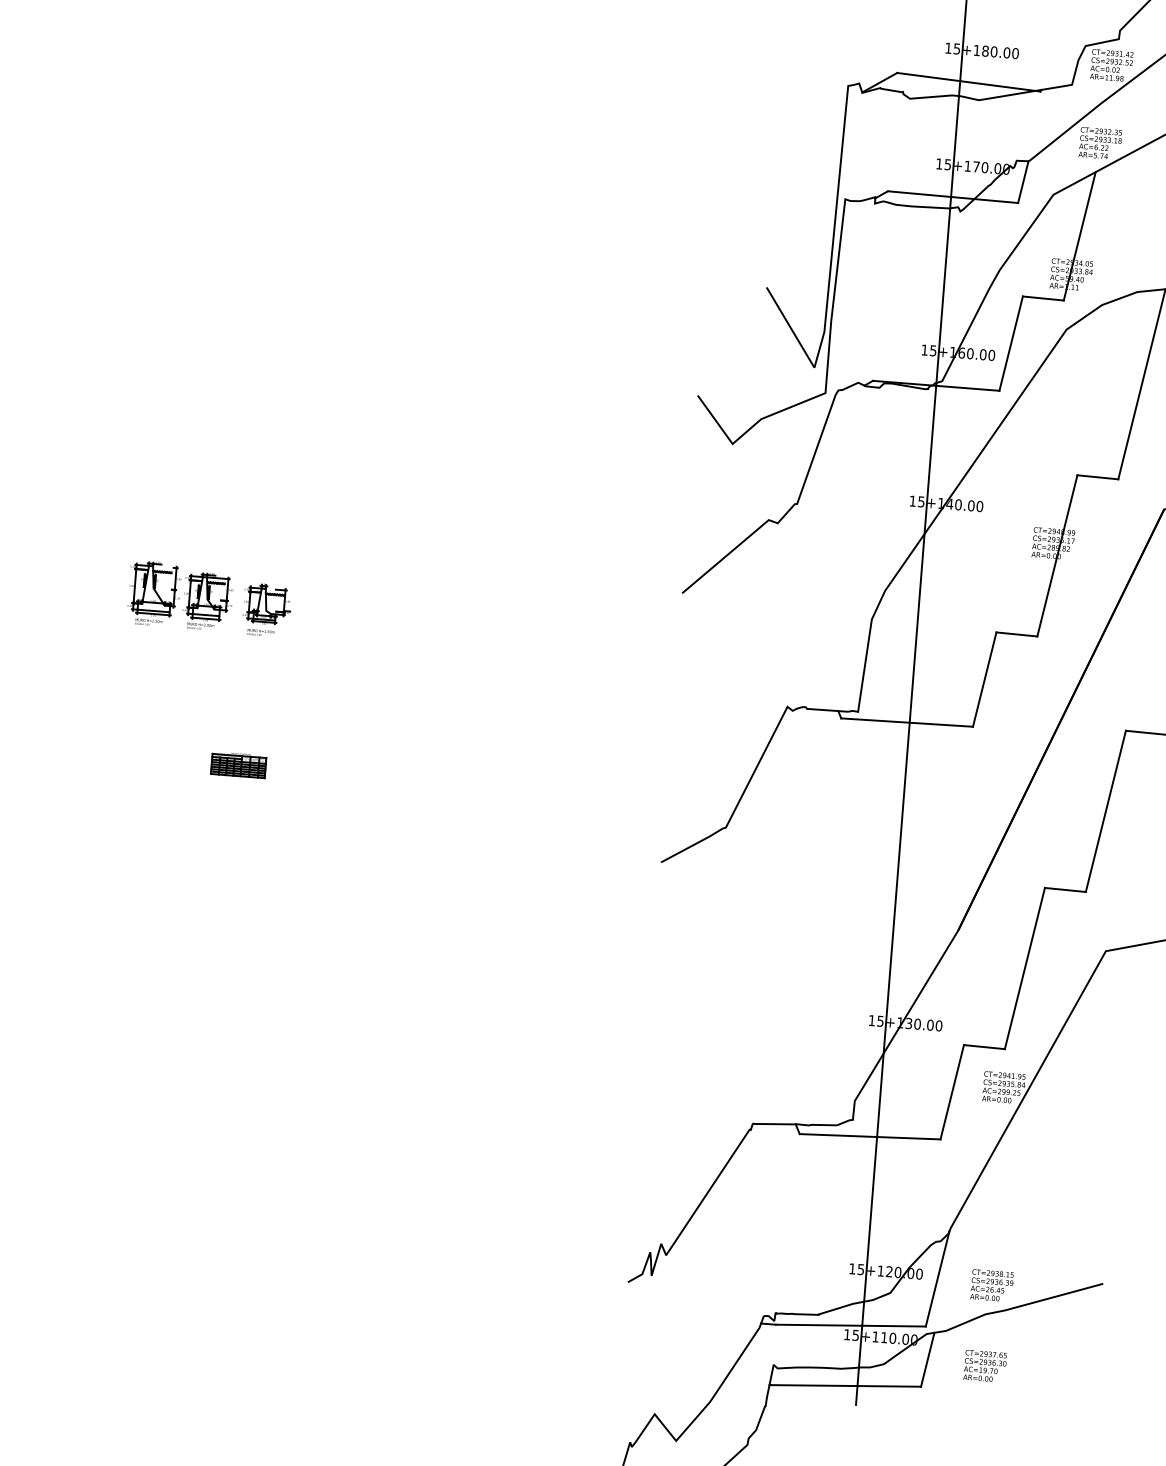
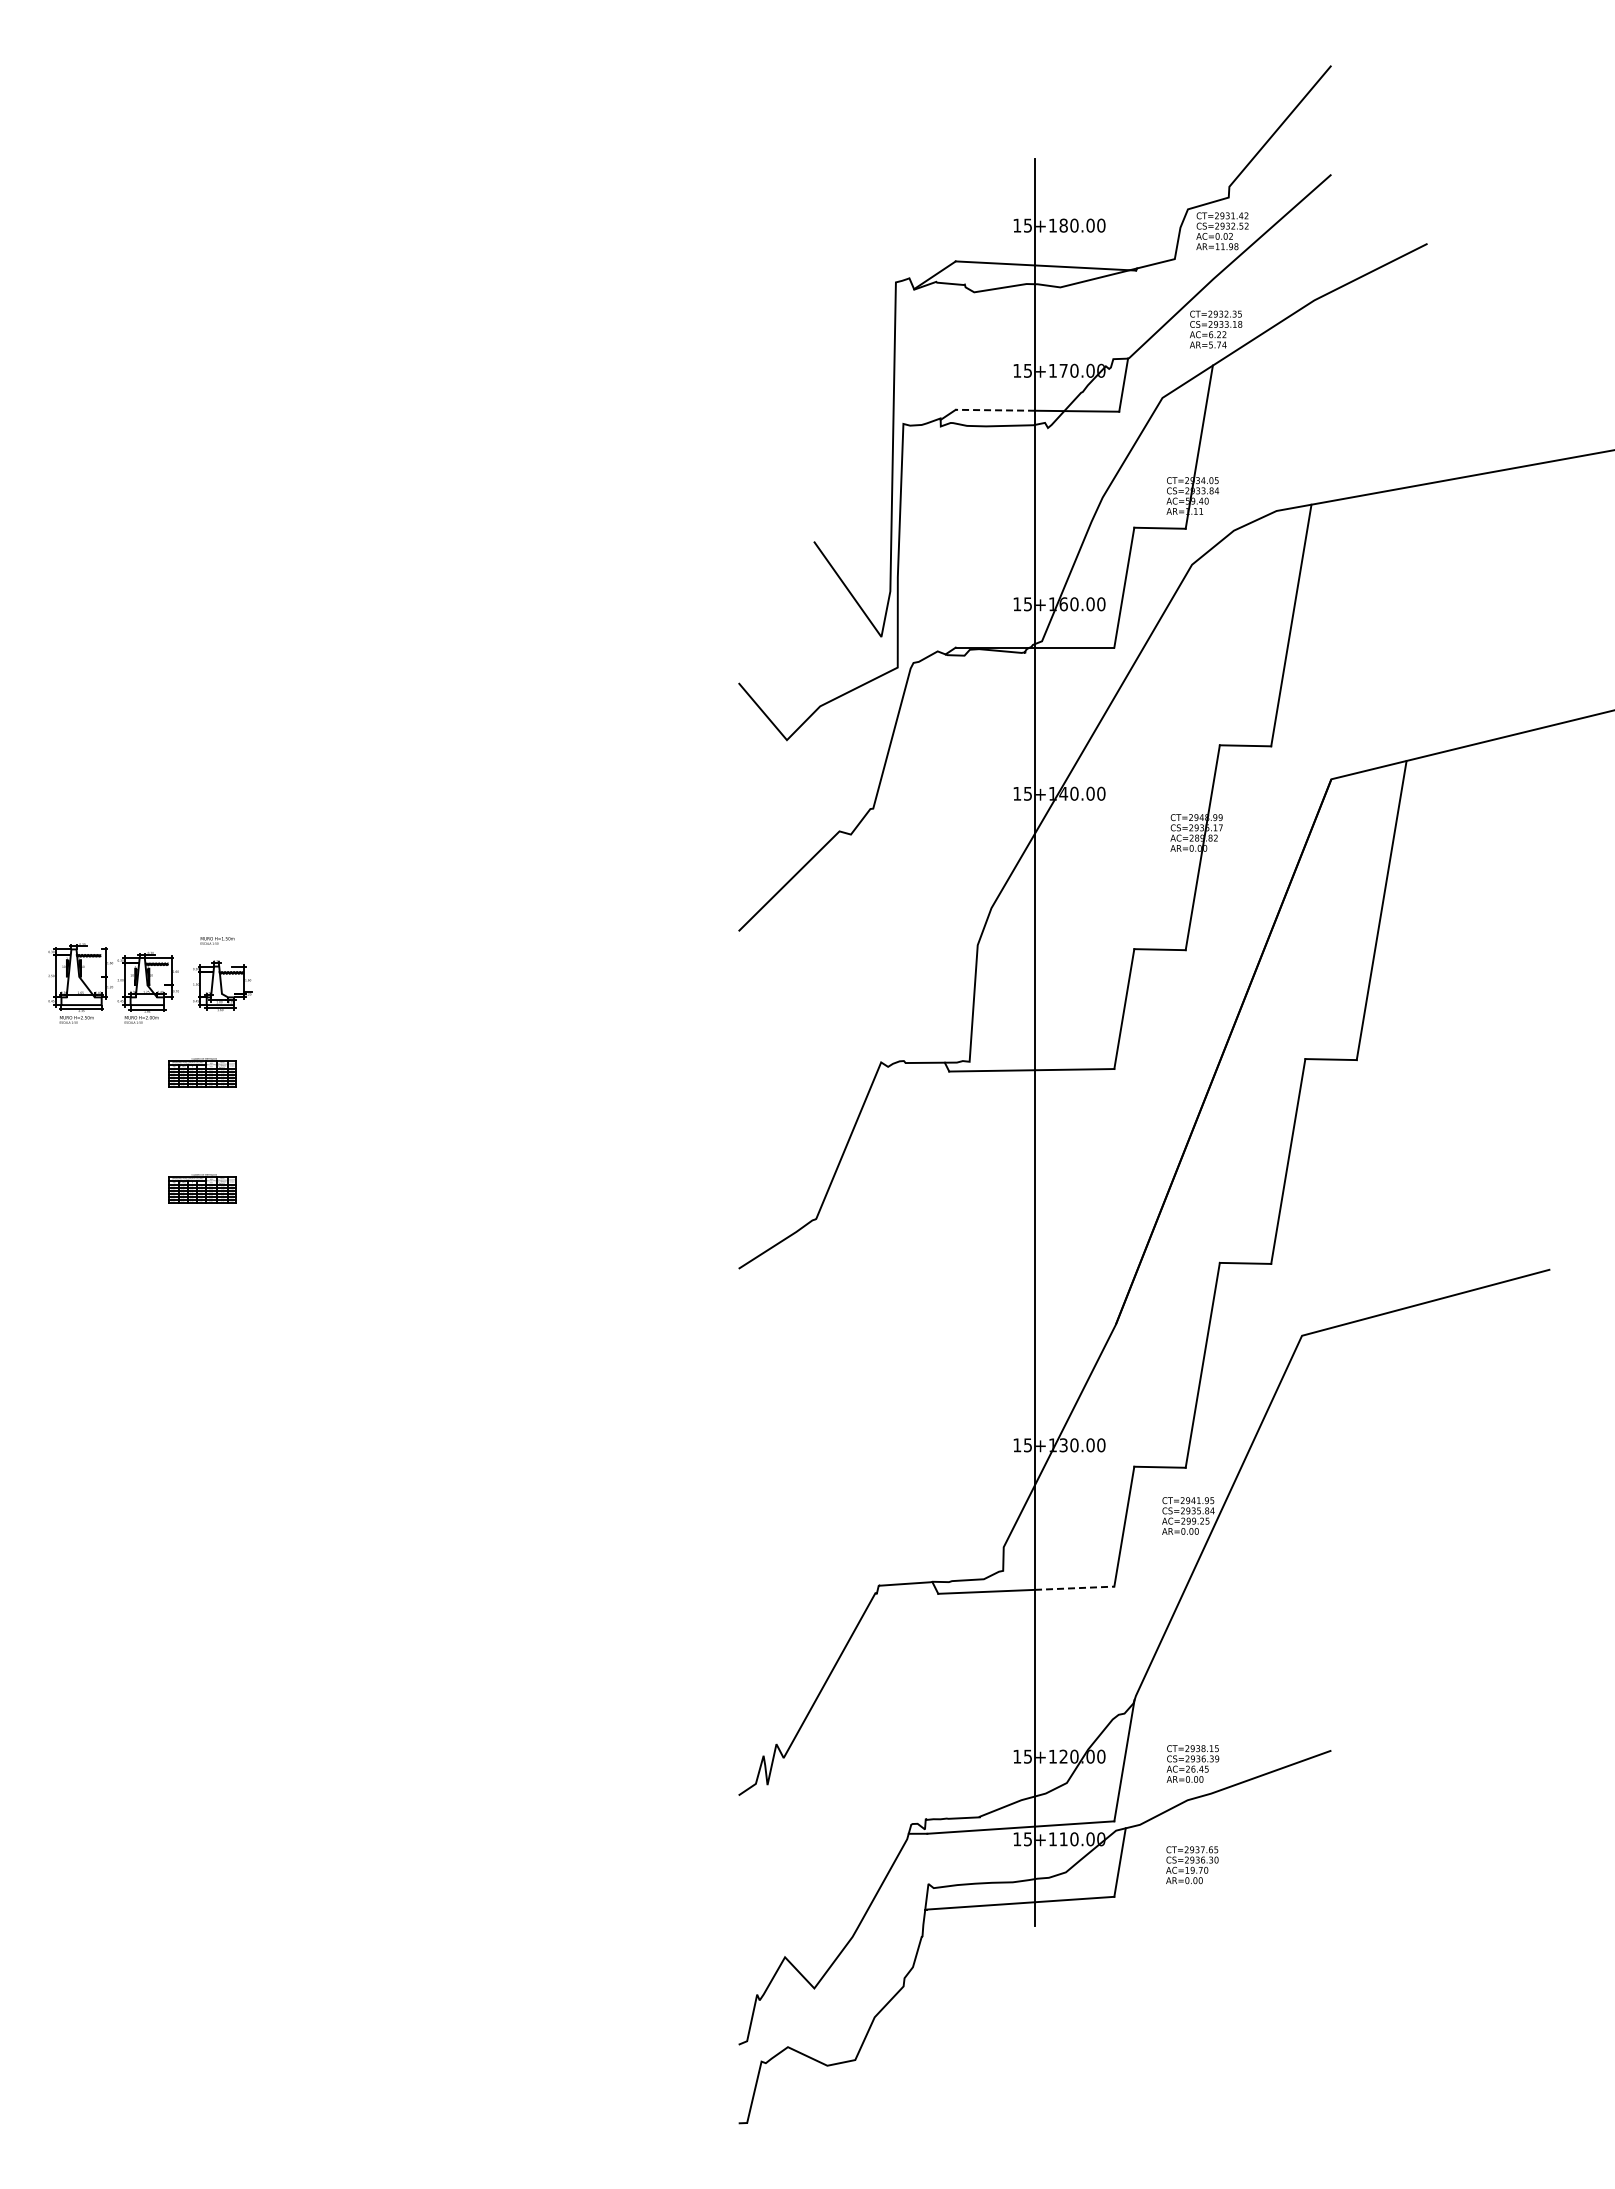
line: (919, 194) -> (995, 410), solid -> dashed
text: (260, 632) -> (217, 940), moved
part: (245, 672) -> (202, 1072), added
line: (908, 1138) -> (1074, 1588), solid -> dashed

